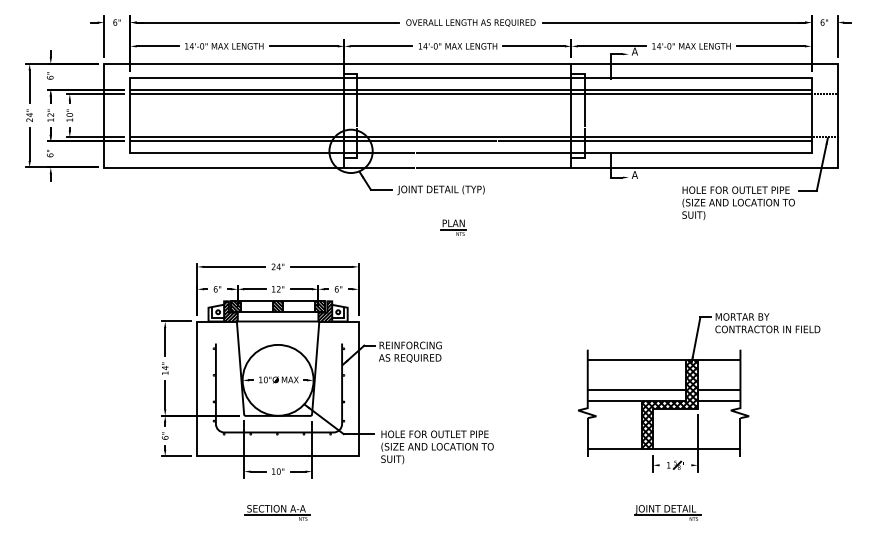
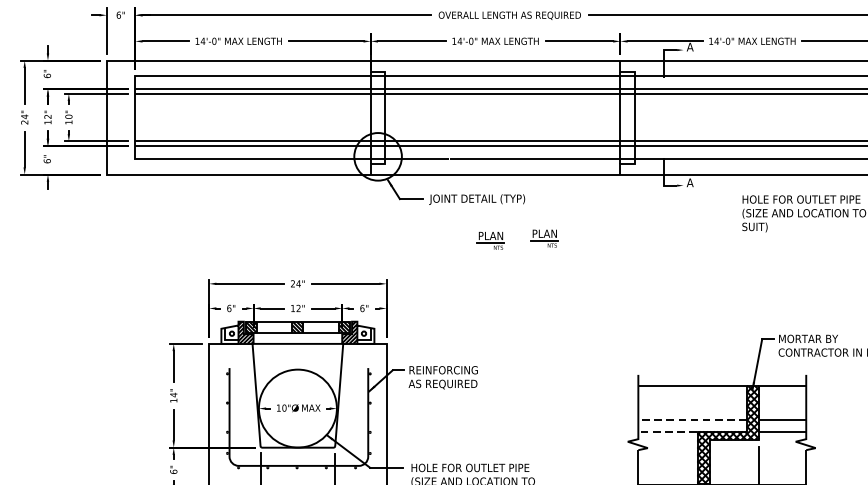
part: (502, 225) -> (544, 238), added
line: (636, 390) -> (691, 419), solid -> dashed
line: (614, 401) -> (667, 431), solid -> dashed

